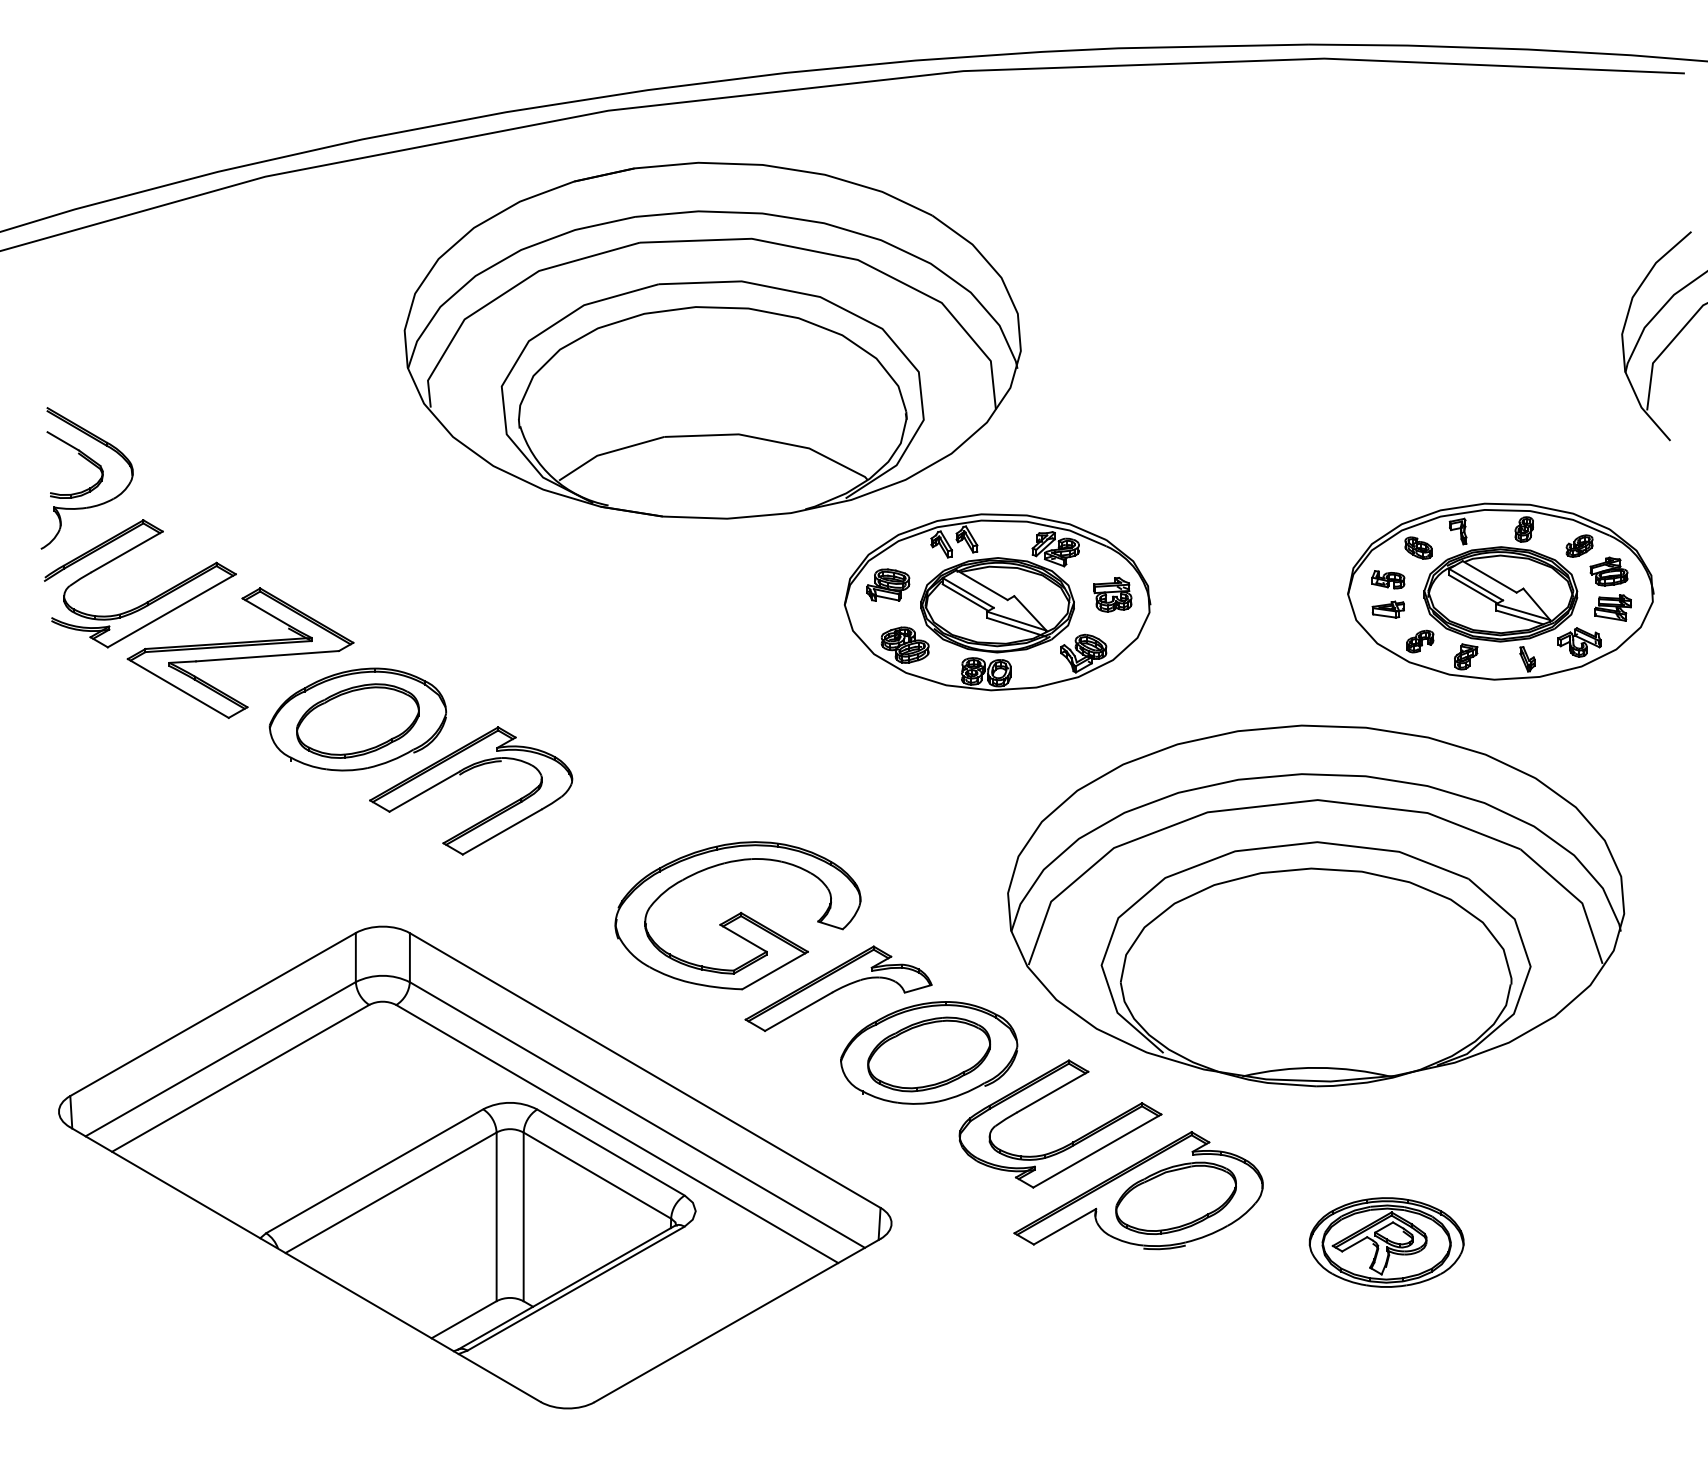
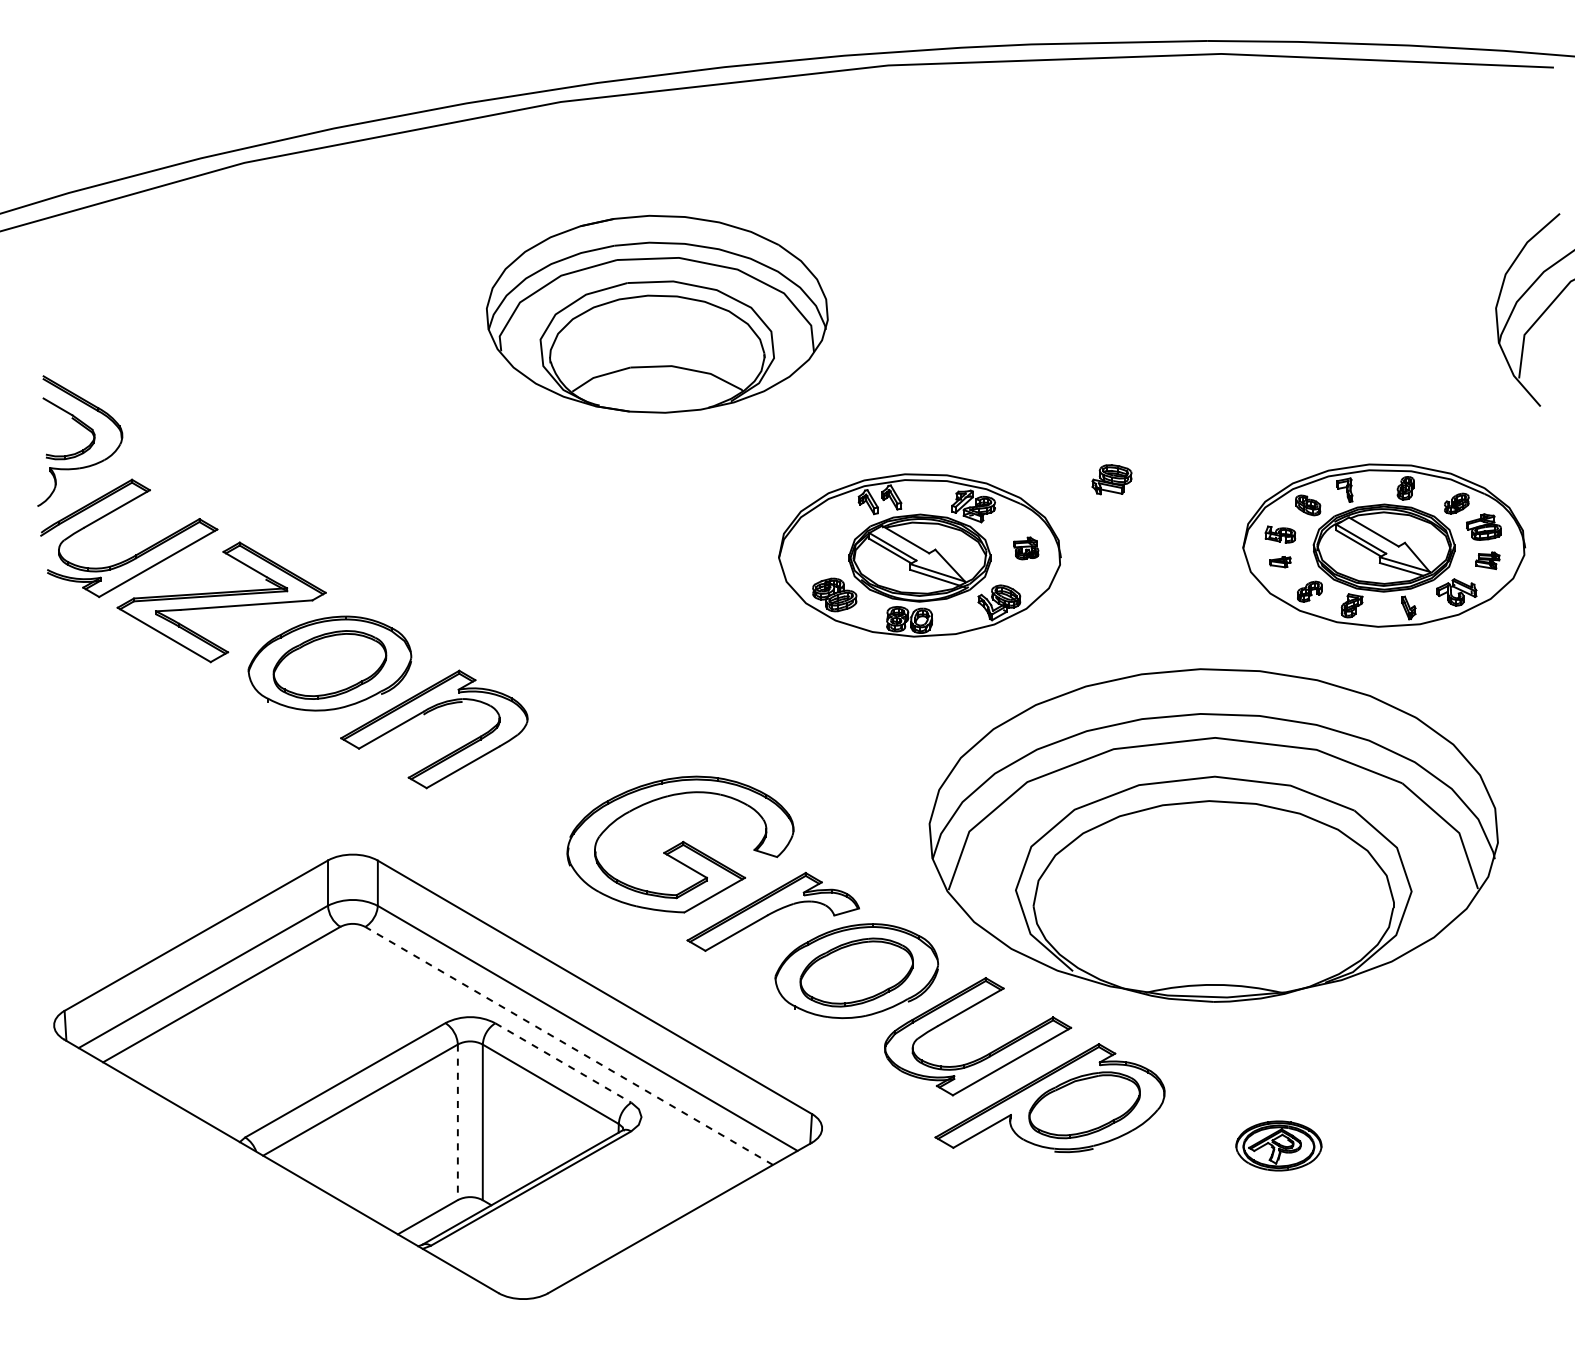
part: (713, 341) -> (657, 314), size x0.6
part: (887, 585) -> (1111, 479), moved
part: (1113, 594) -> (1026, 548), size x0.7
part: (1612, 607) -> (1487, 560), size x0.7
part: (1388, 608) -> (1280, 561), size x0.7
line: (616, 1133) -> (568, 1045), solid -> dashed
line: (611, 1152) -> (563, 1062), solid -> dashed
line: (496, 1217) -> (457, 1122), solid -> dashed
part: (1386, 1241) -> (1278, 1145), size x0.6

